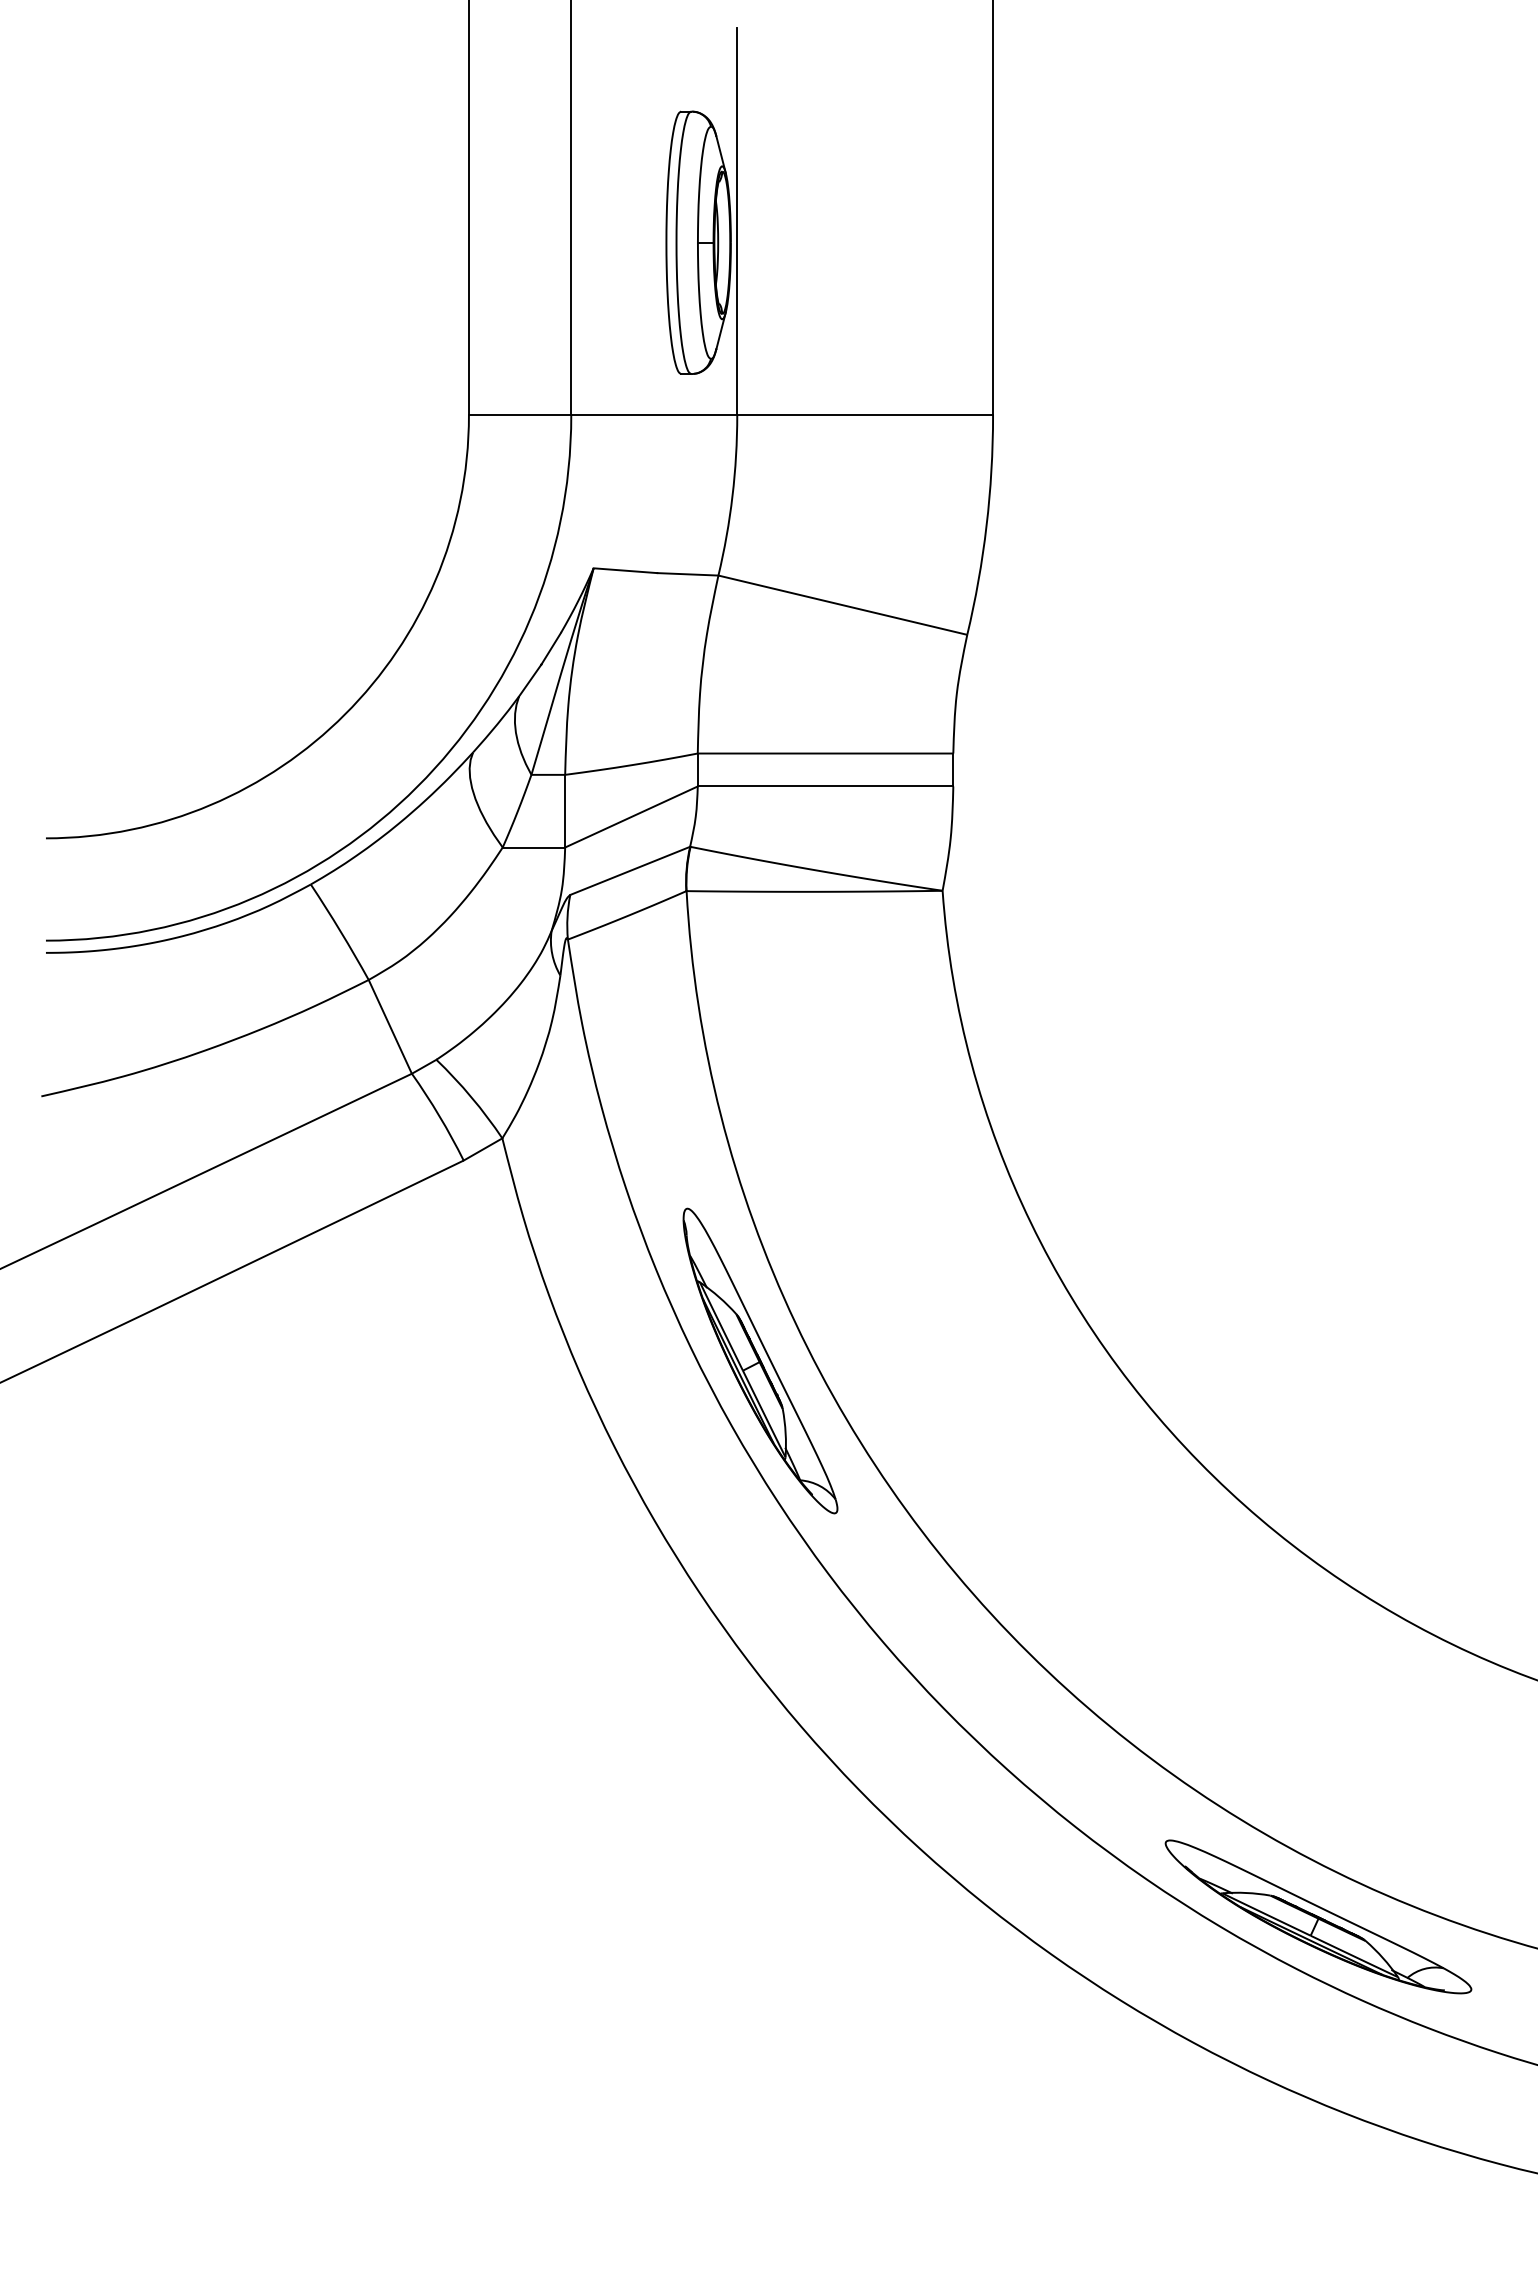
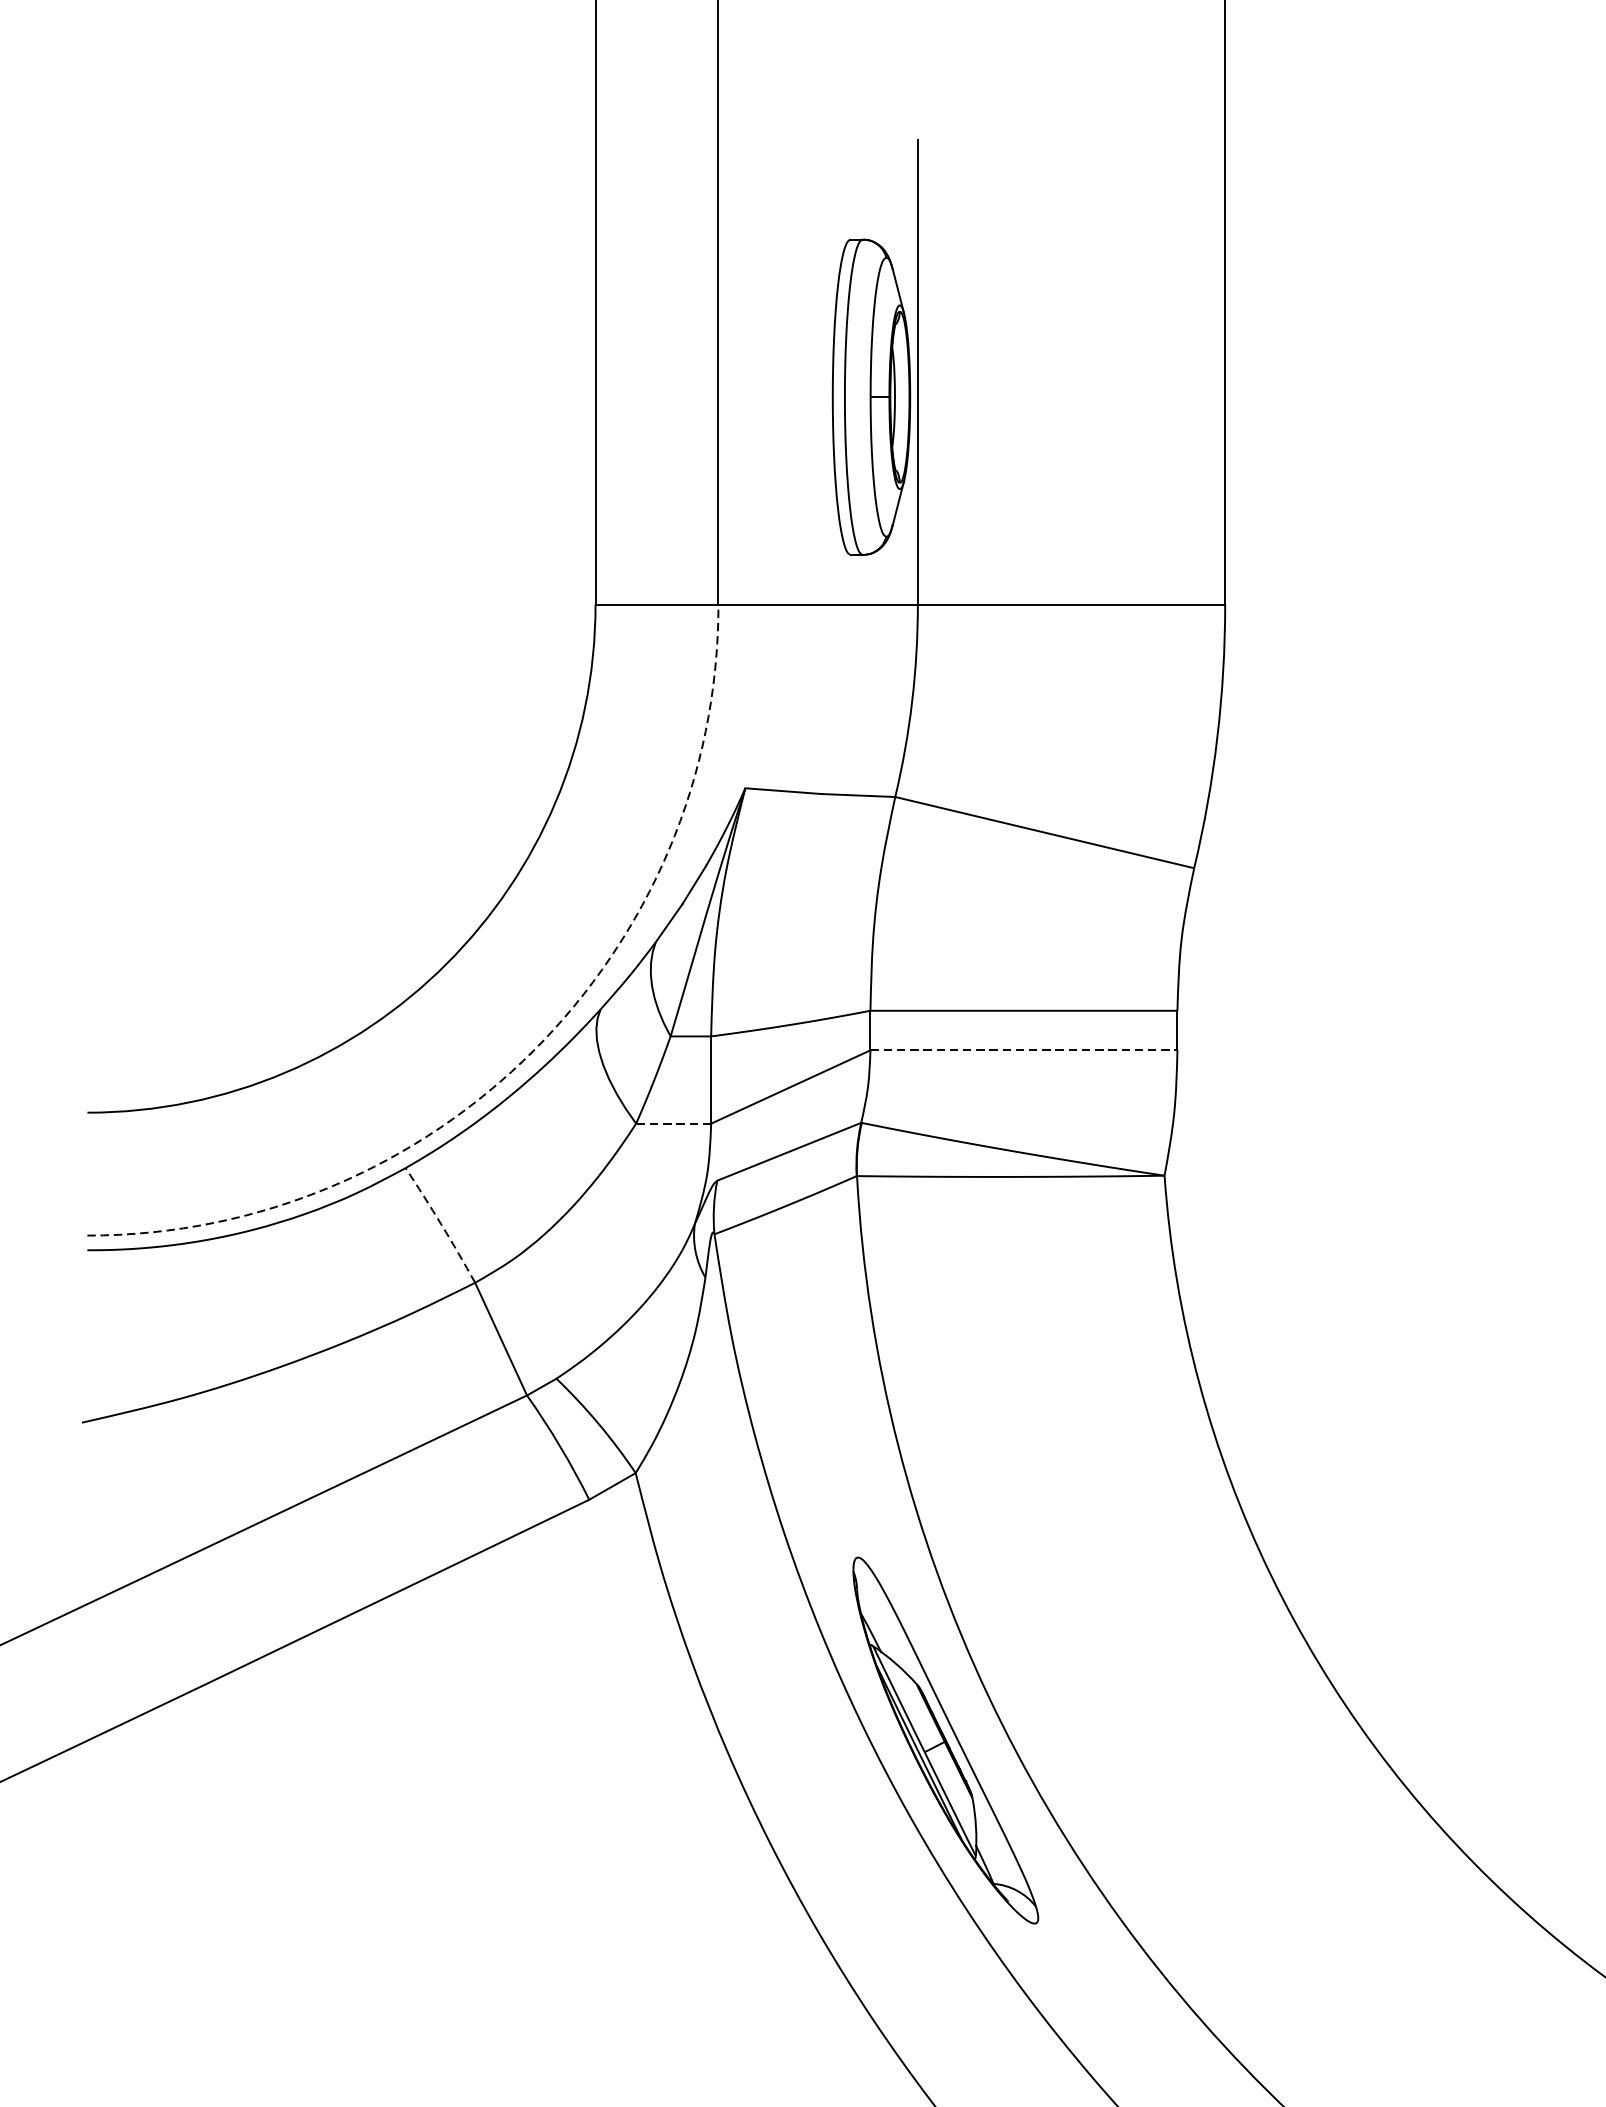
arc: (417, 786) -> (533, 1050), solid -> dashed
line: (825, 786) -> (1023, 1050), solid -> dashed
line: (533, 847) -> (673, 1123), solid -> dashed
arc: (340, 931) -> (441, 1224), solid -> dashed

